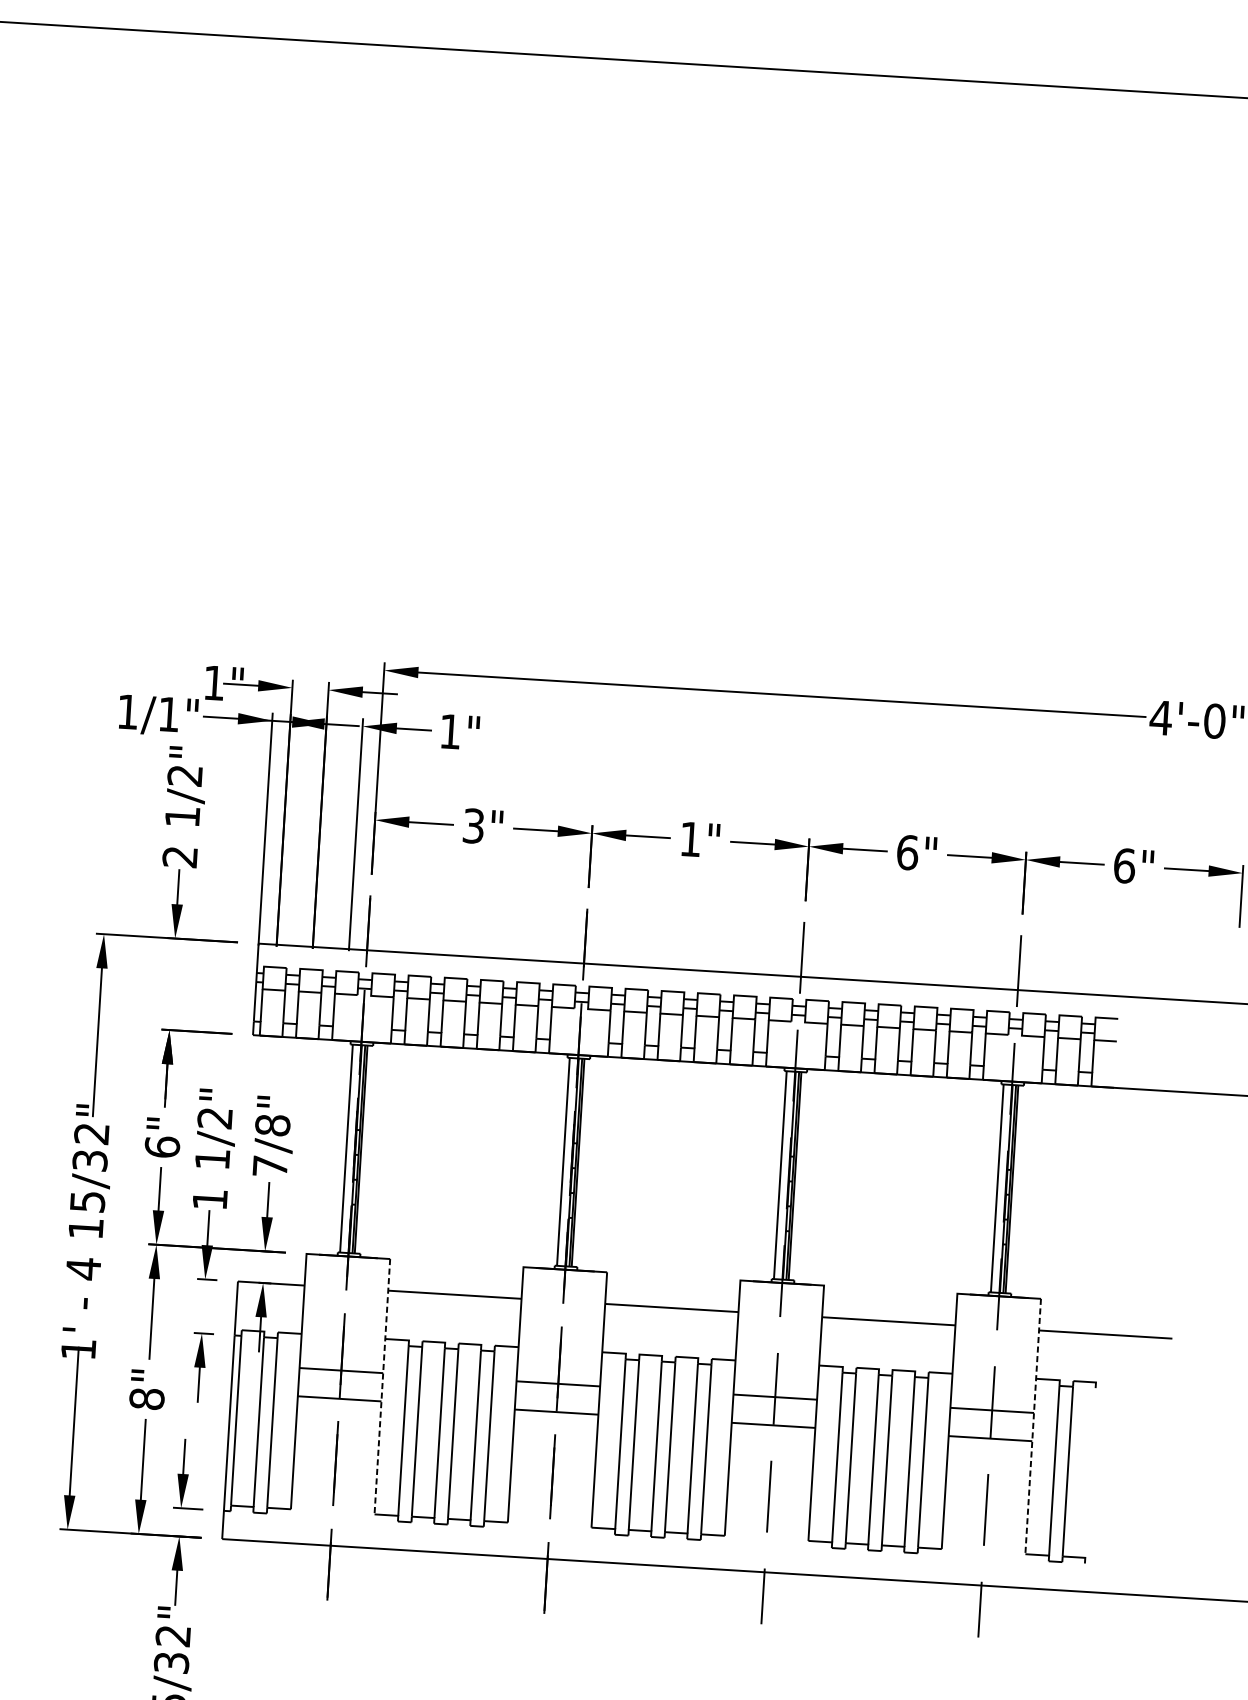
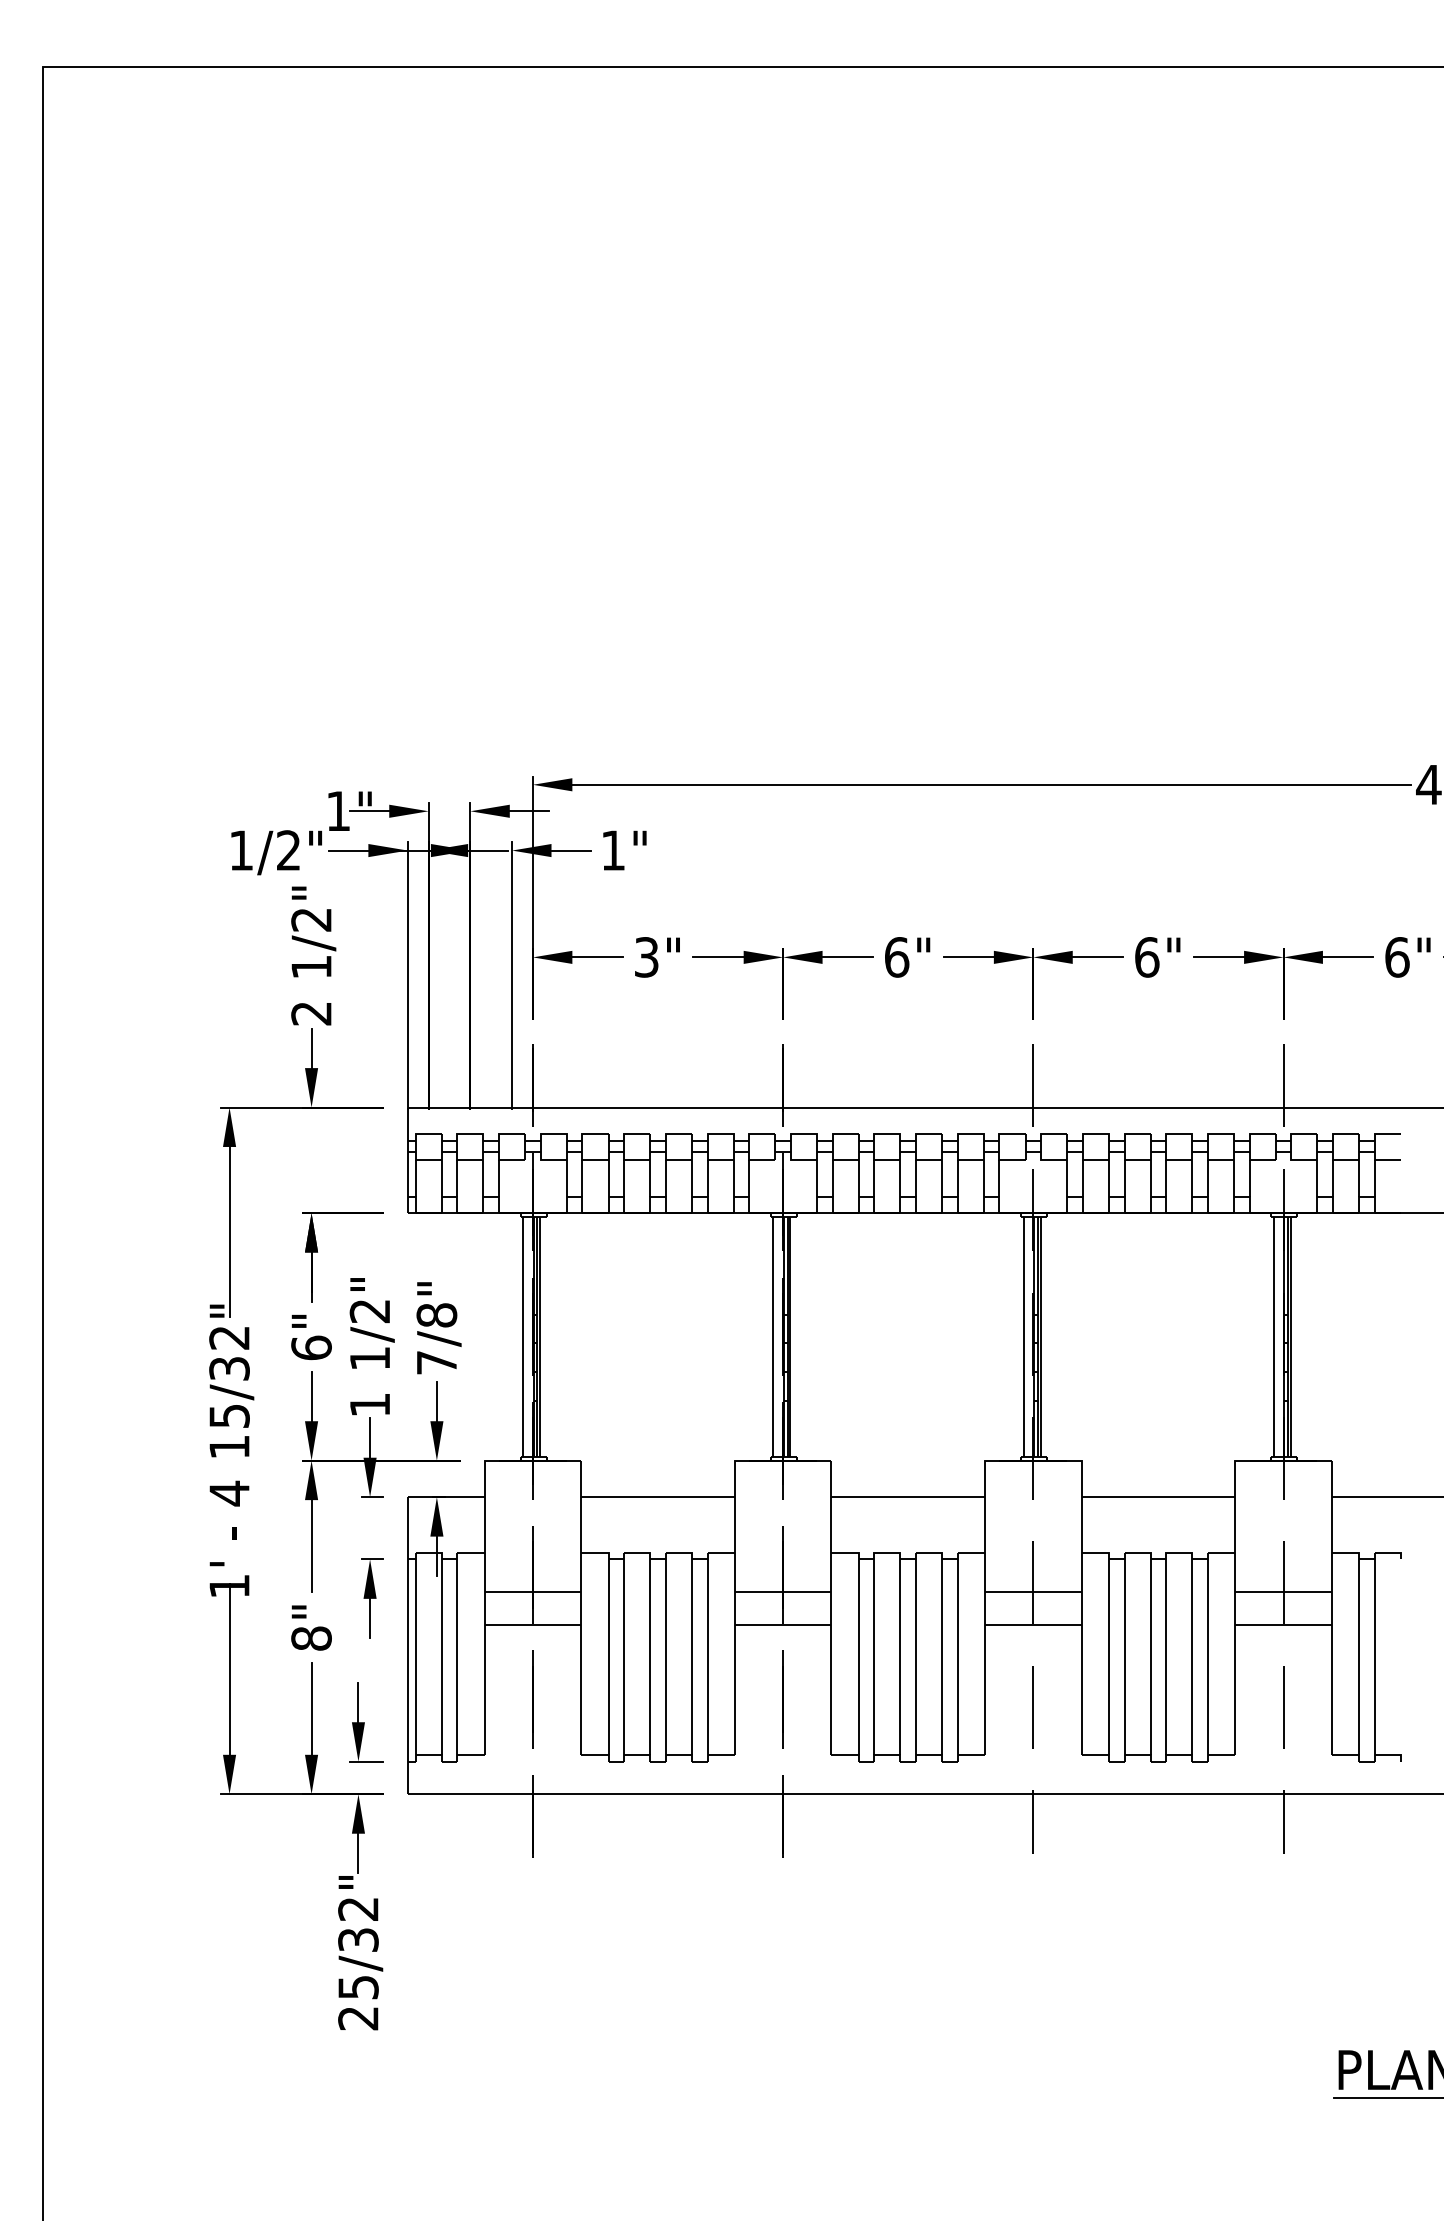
text: (168, 714) -> (288, 850), 1/1" -> 1/2"
text: (691, 839) -> (897, 957), 1" -> 6"
line: (382, 1387) -> (581, 1608), dashed -> solid
line: (1032, 1427) -> (1331, 1608), dashed -> solid

